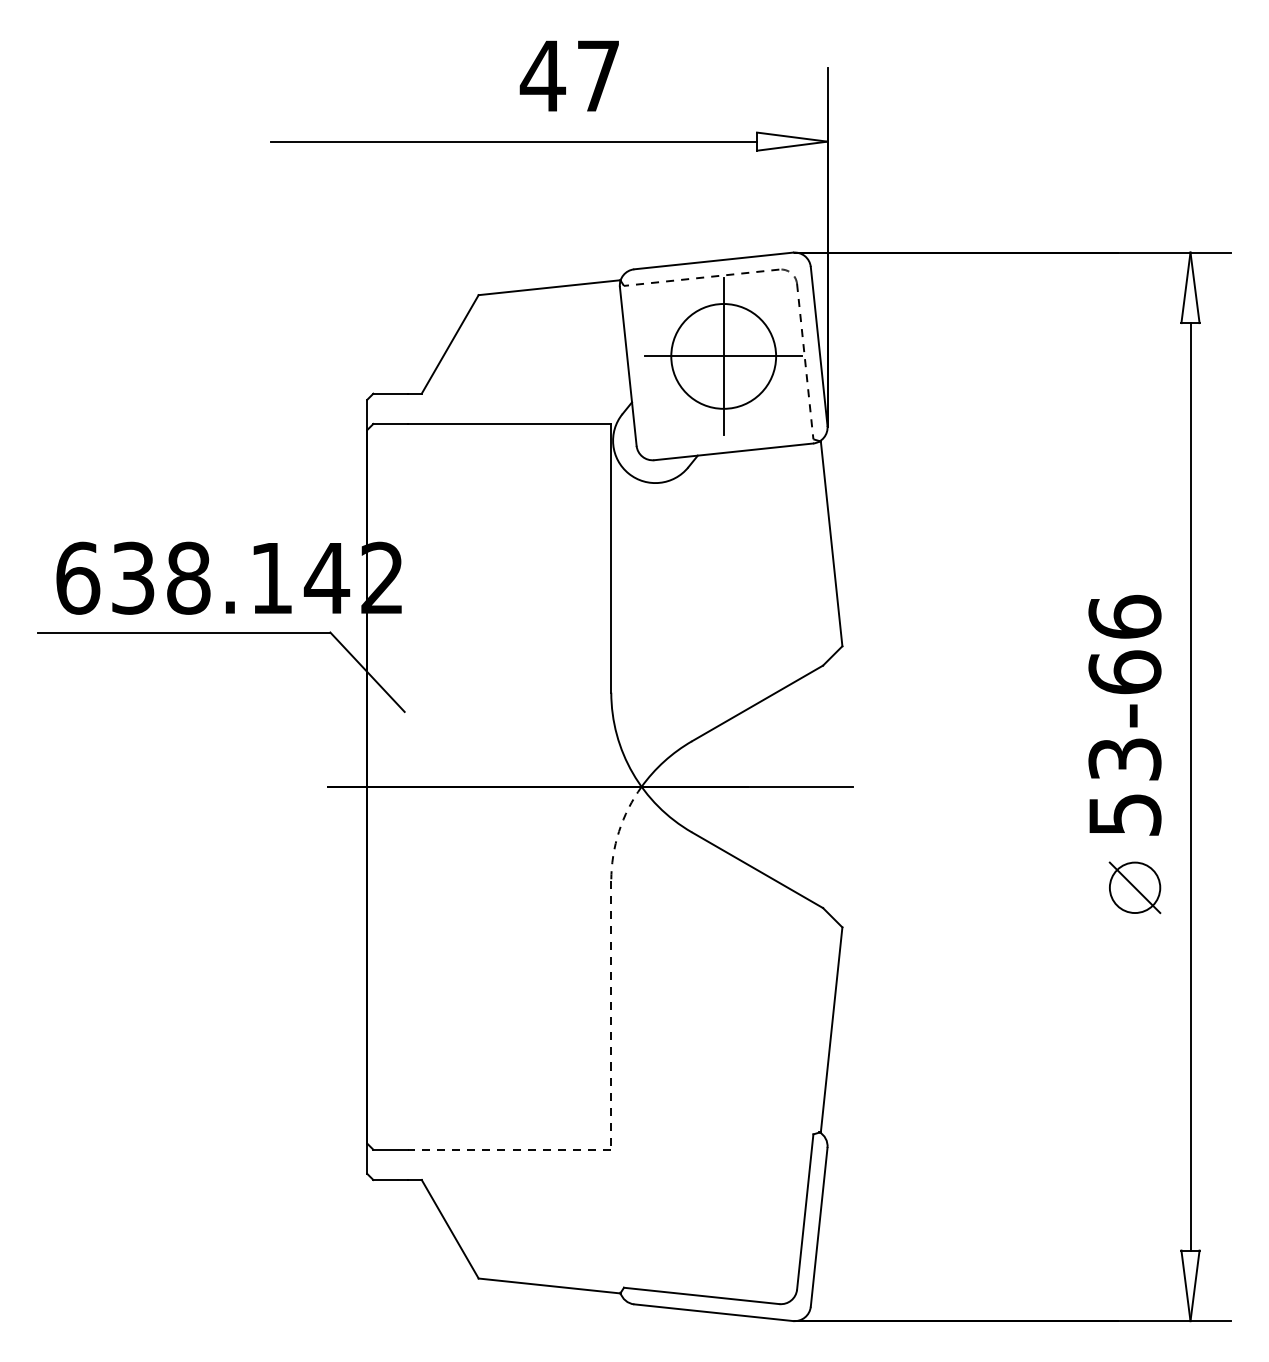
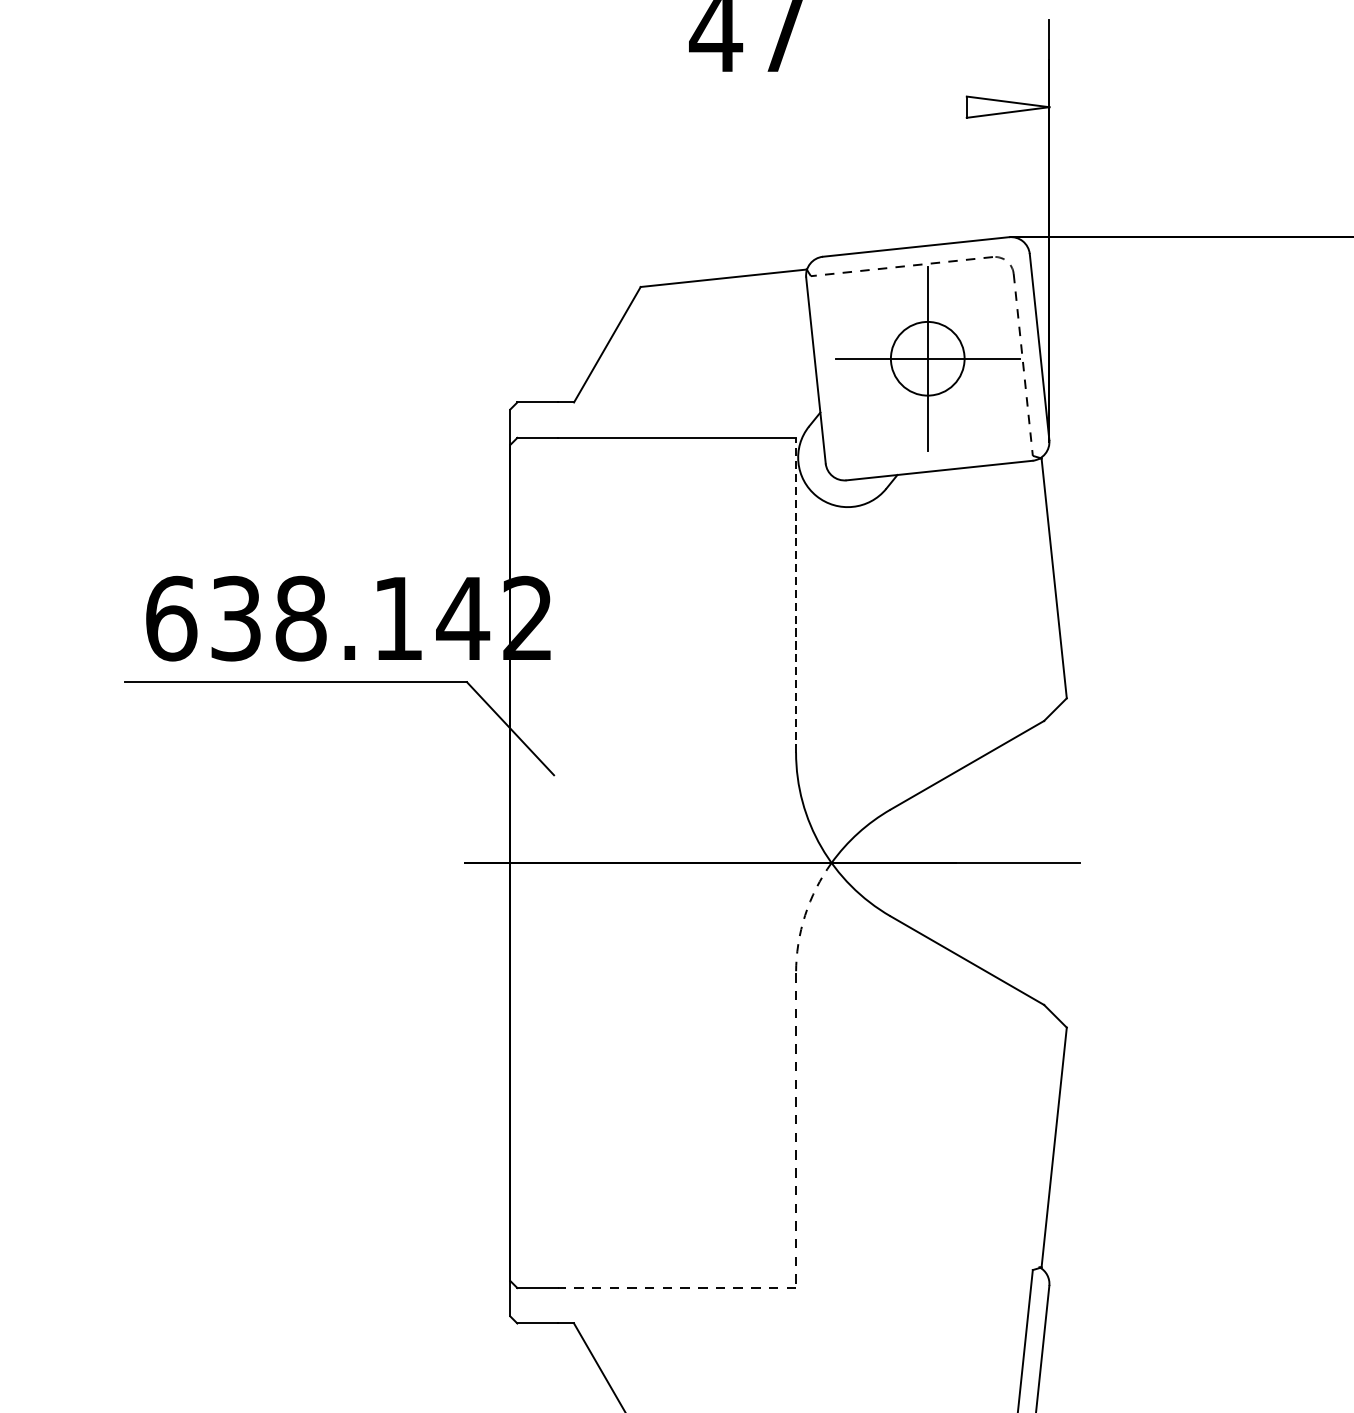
line: (513, 141) -> (681, 107), removed
circle: (723, 356) -> (927, 358), size x0.6
line: (611, 557) -> (796, 594), solid -> dashed

